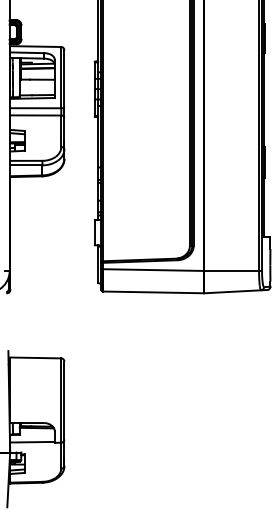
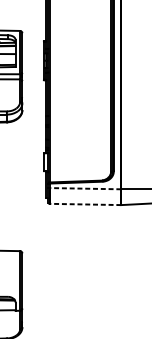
line: (153, 270) -> (85, 188), solid -> dashed
line: (153, 292) -> (85, 204), solid -> dashed

